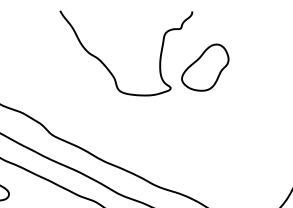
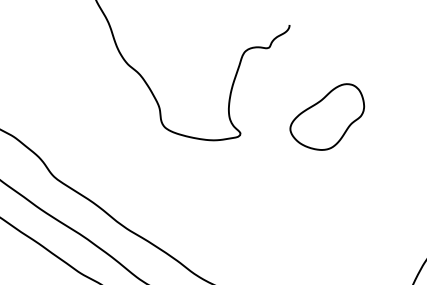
part: (205, 67) -> (327, 115), moved

